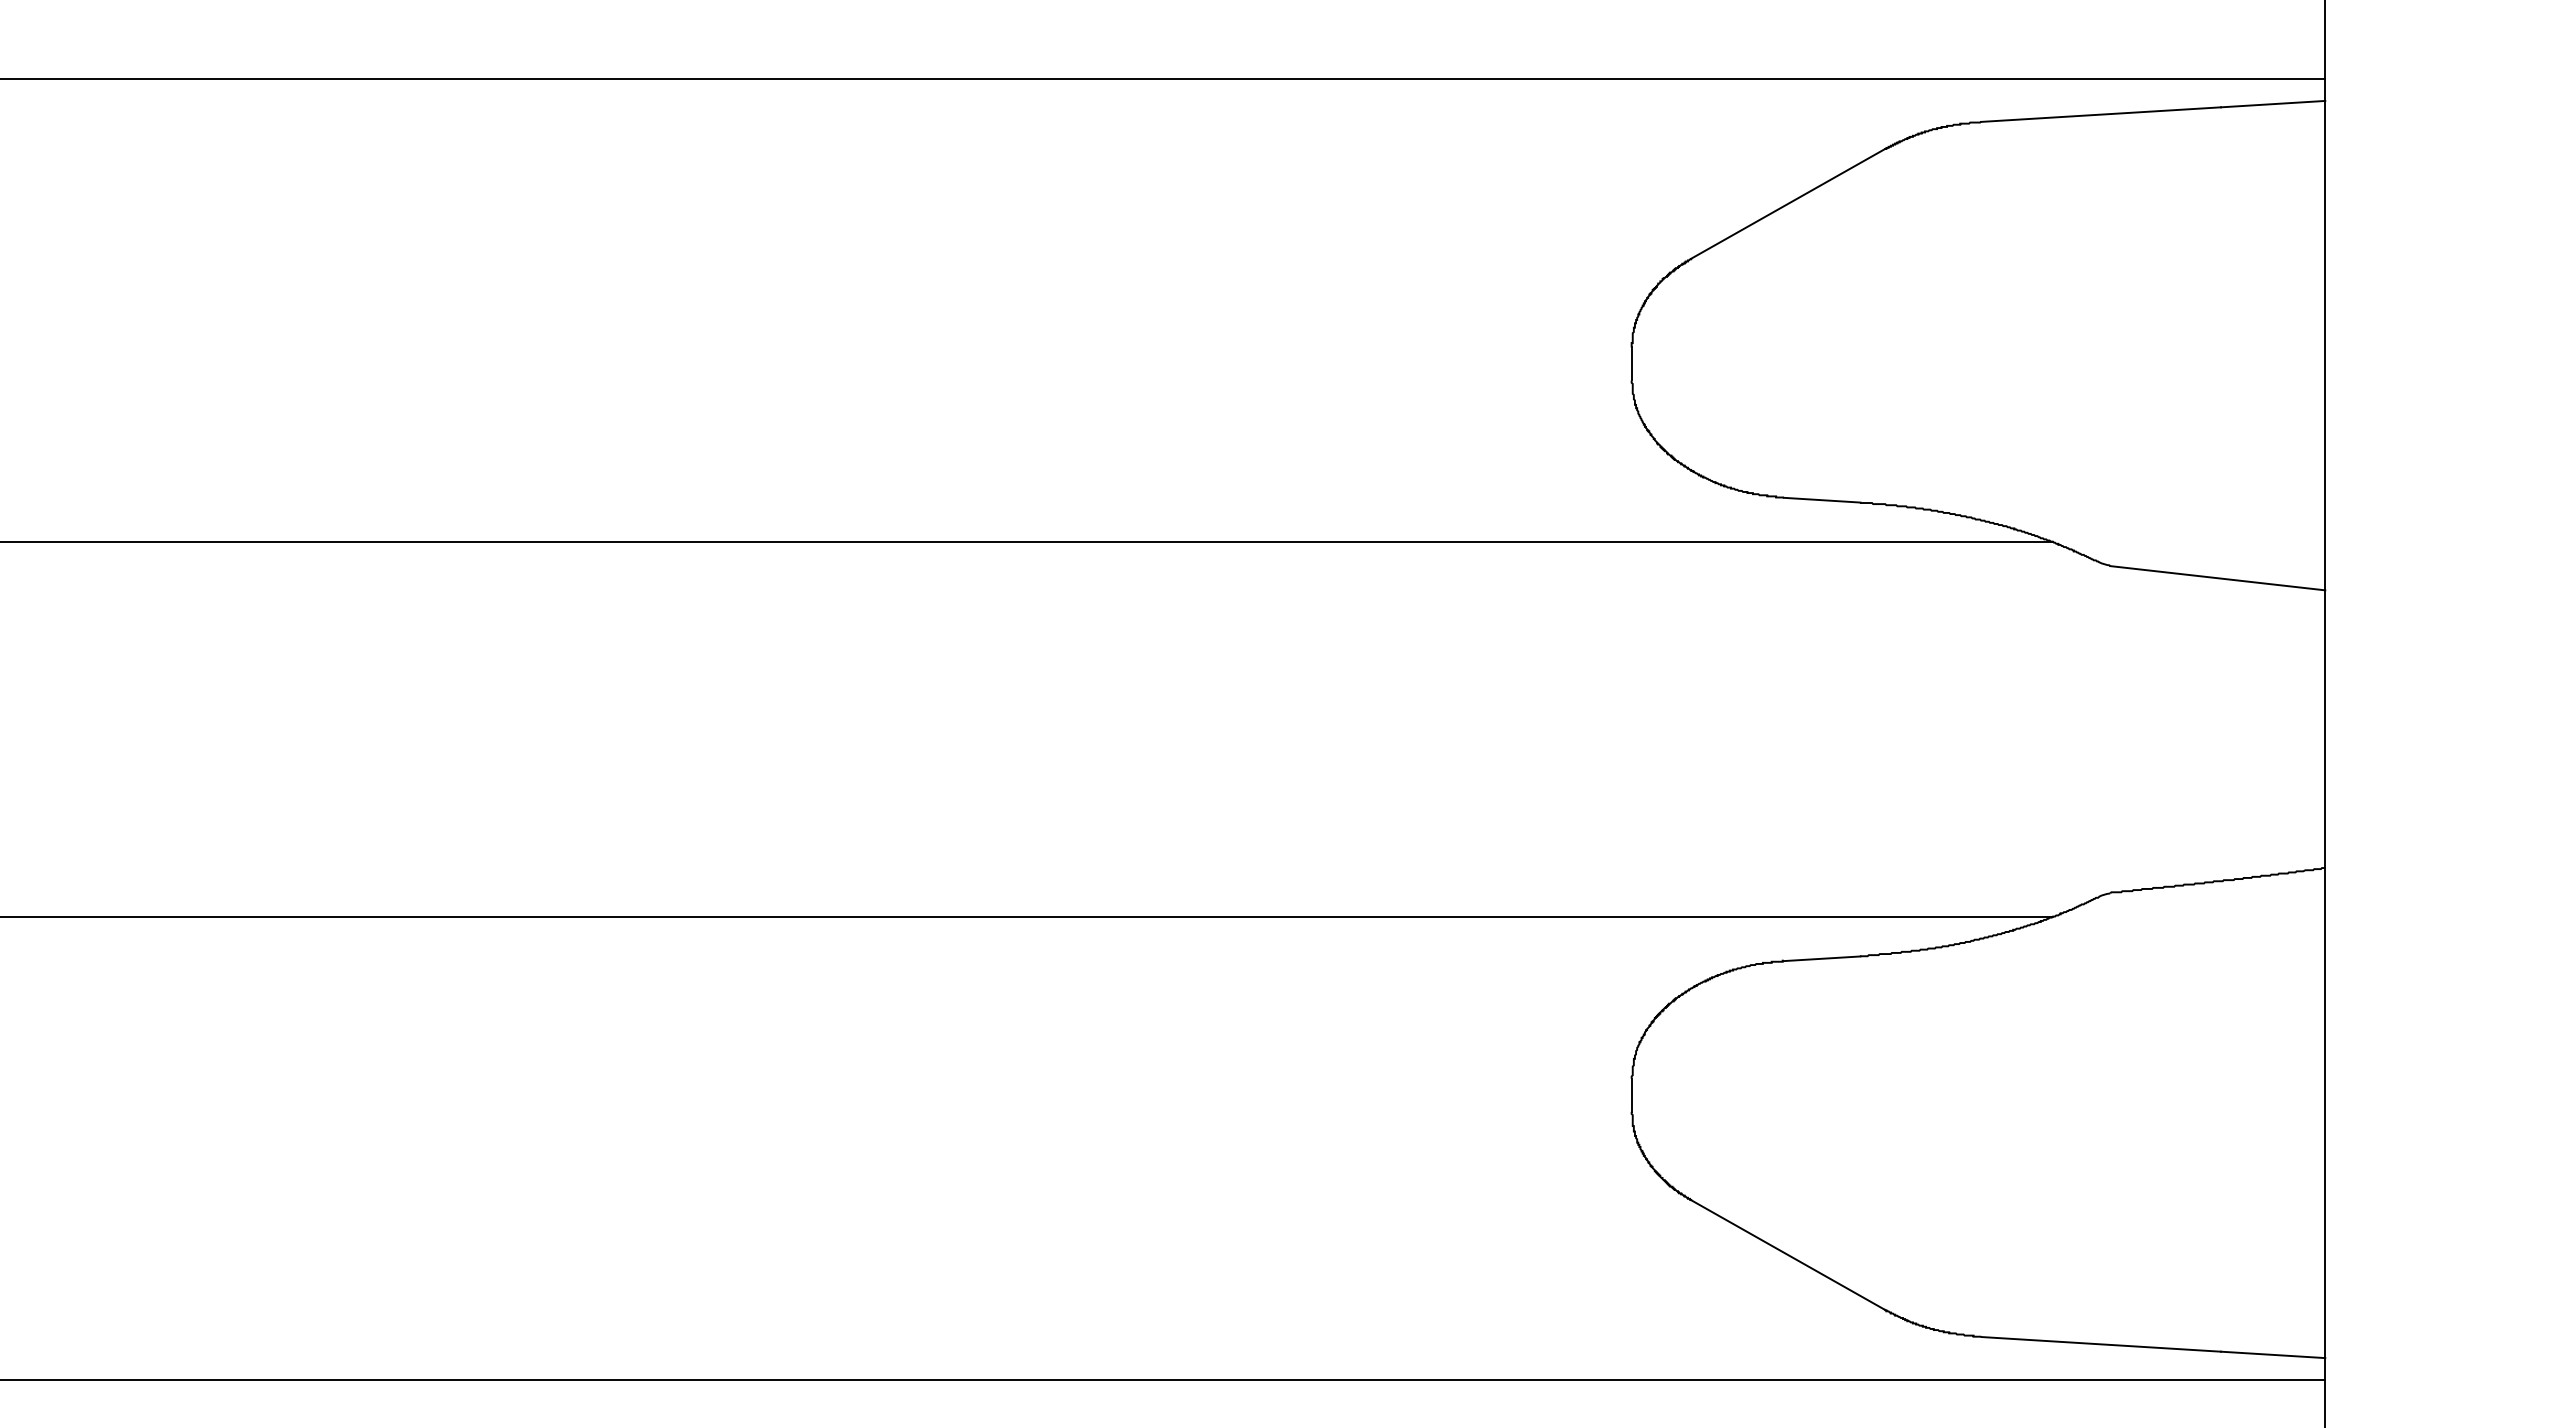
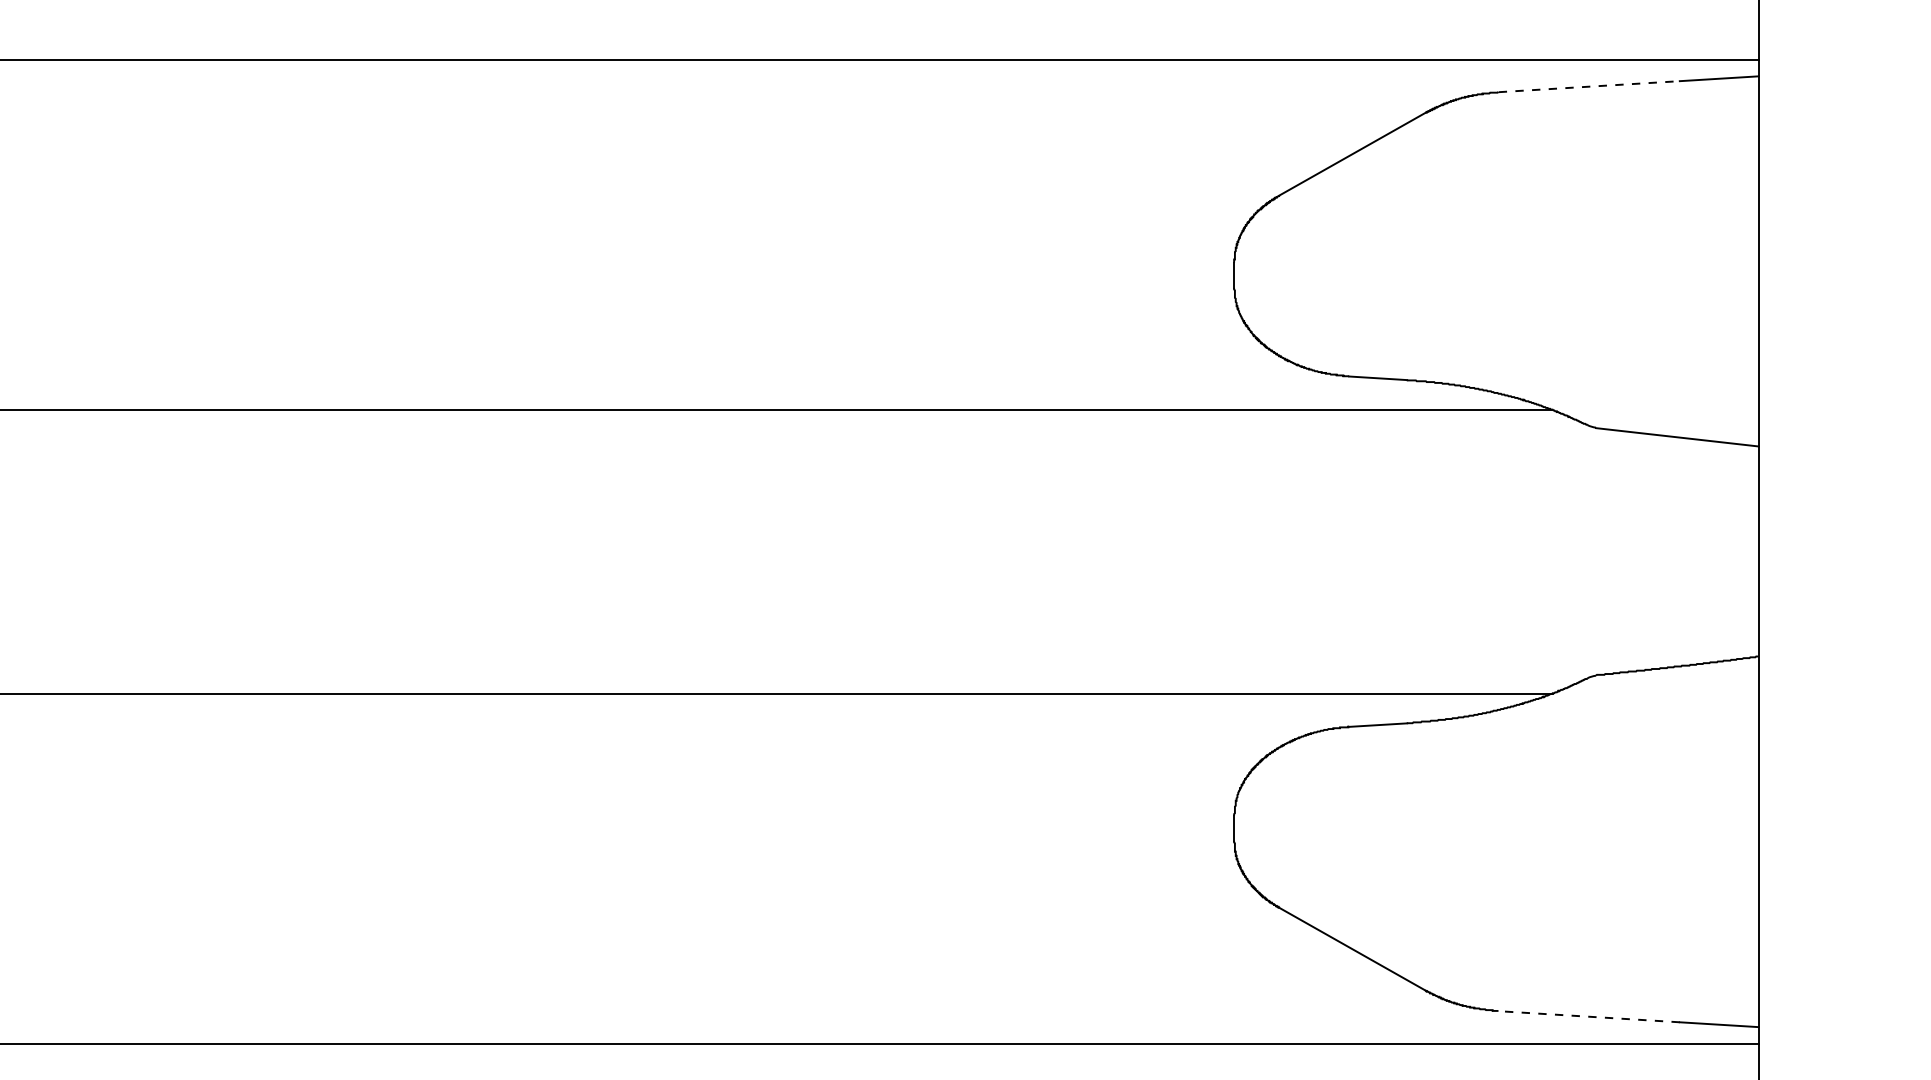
line: (2101, 114) -> (1589, 86), solid -> dashed
line: (2101, 1344) -> (1589, 1016), solid -> dashed

